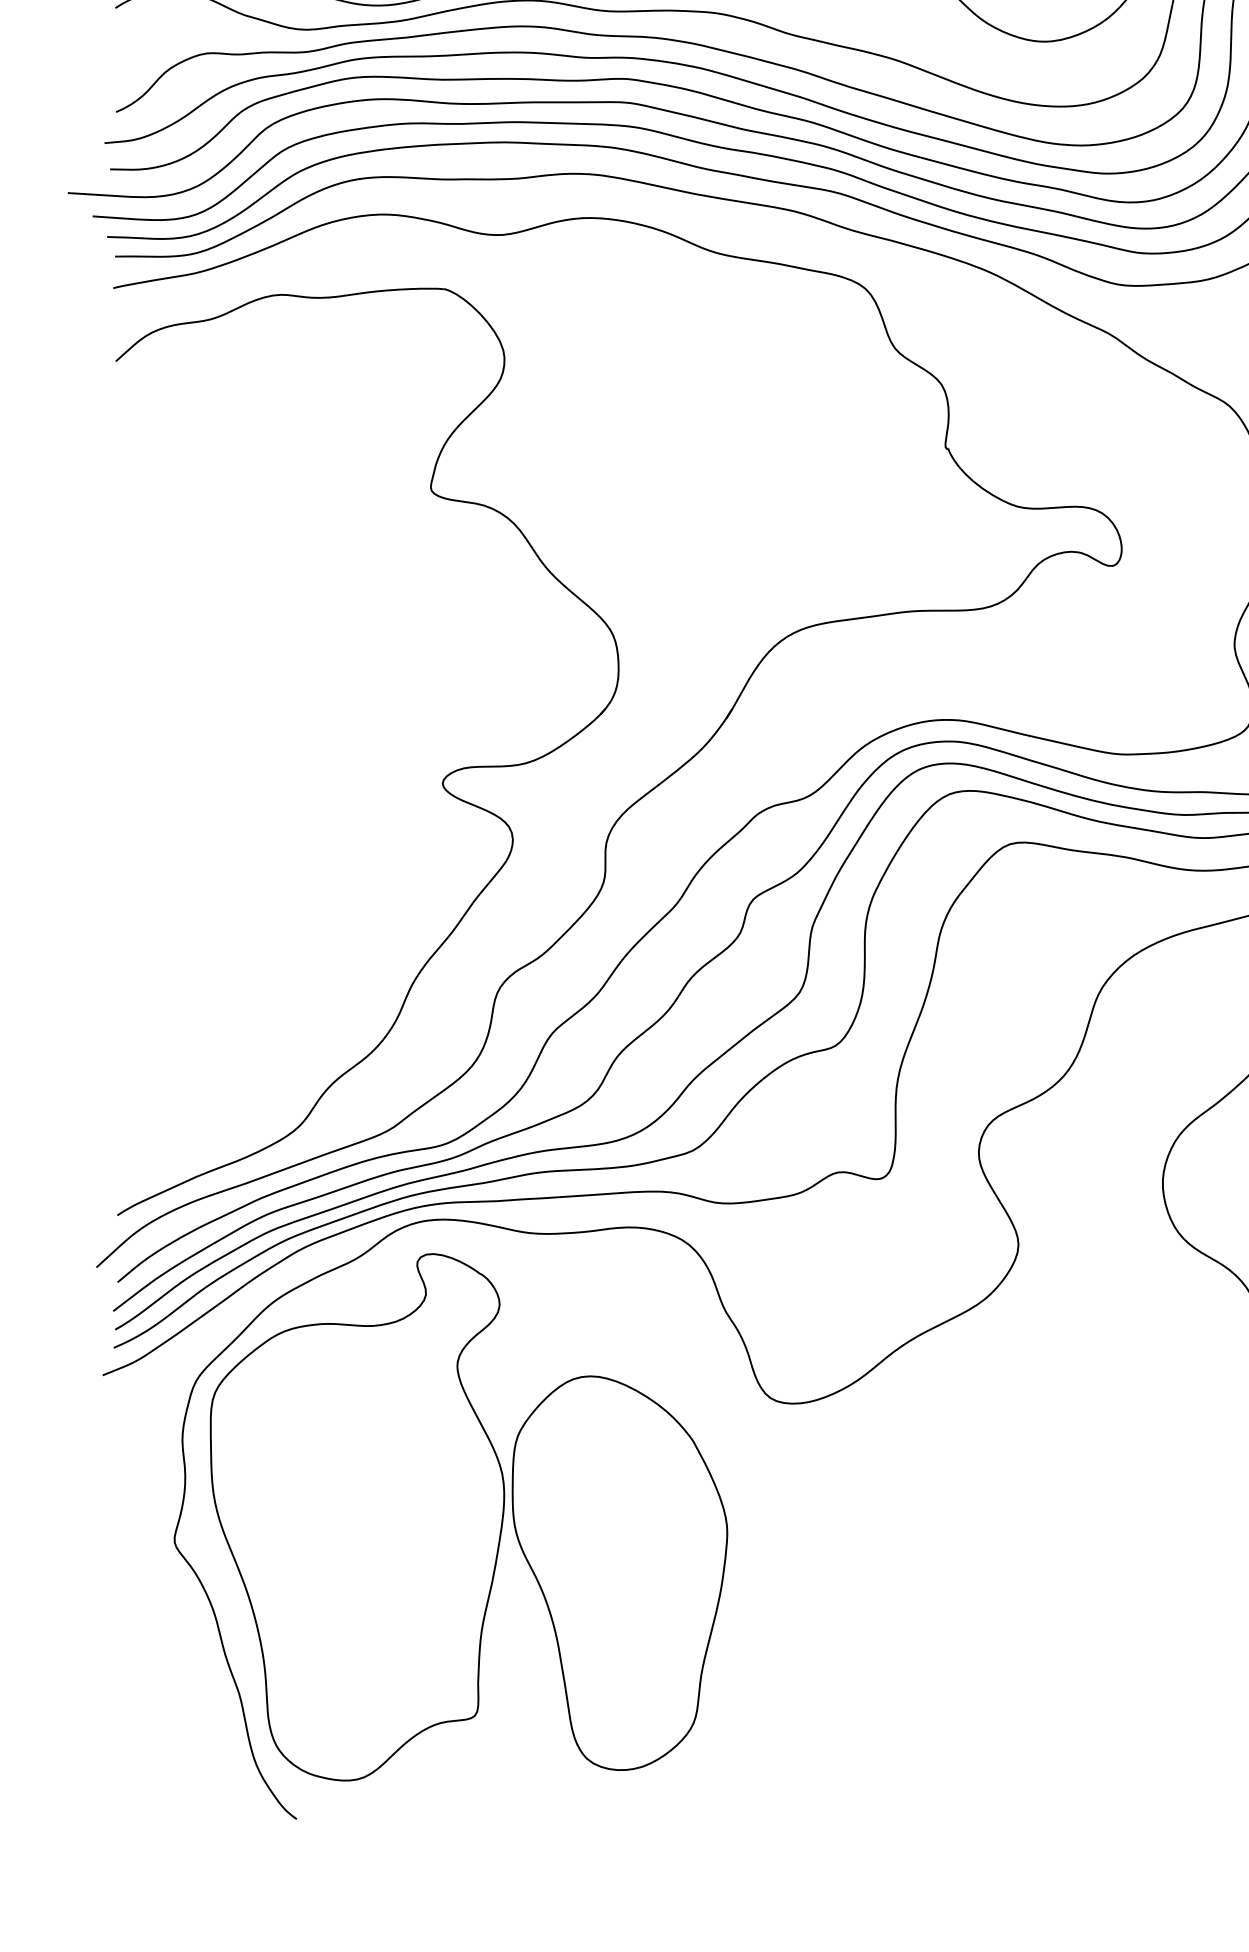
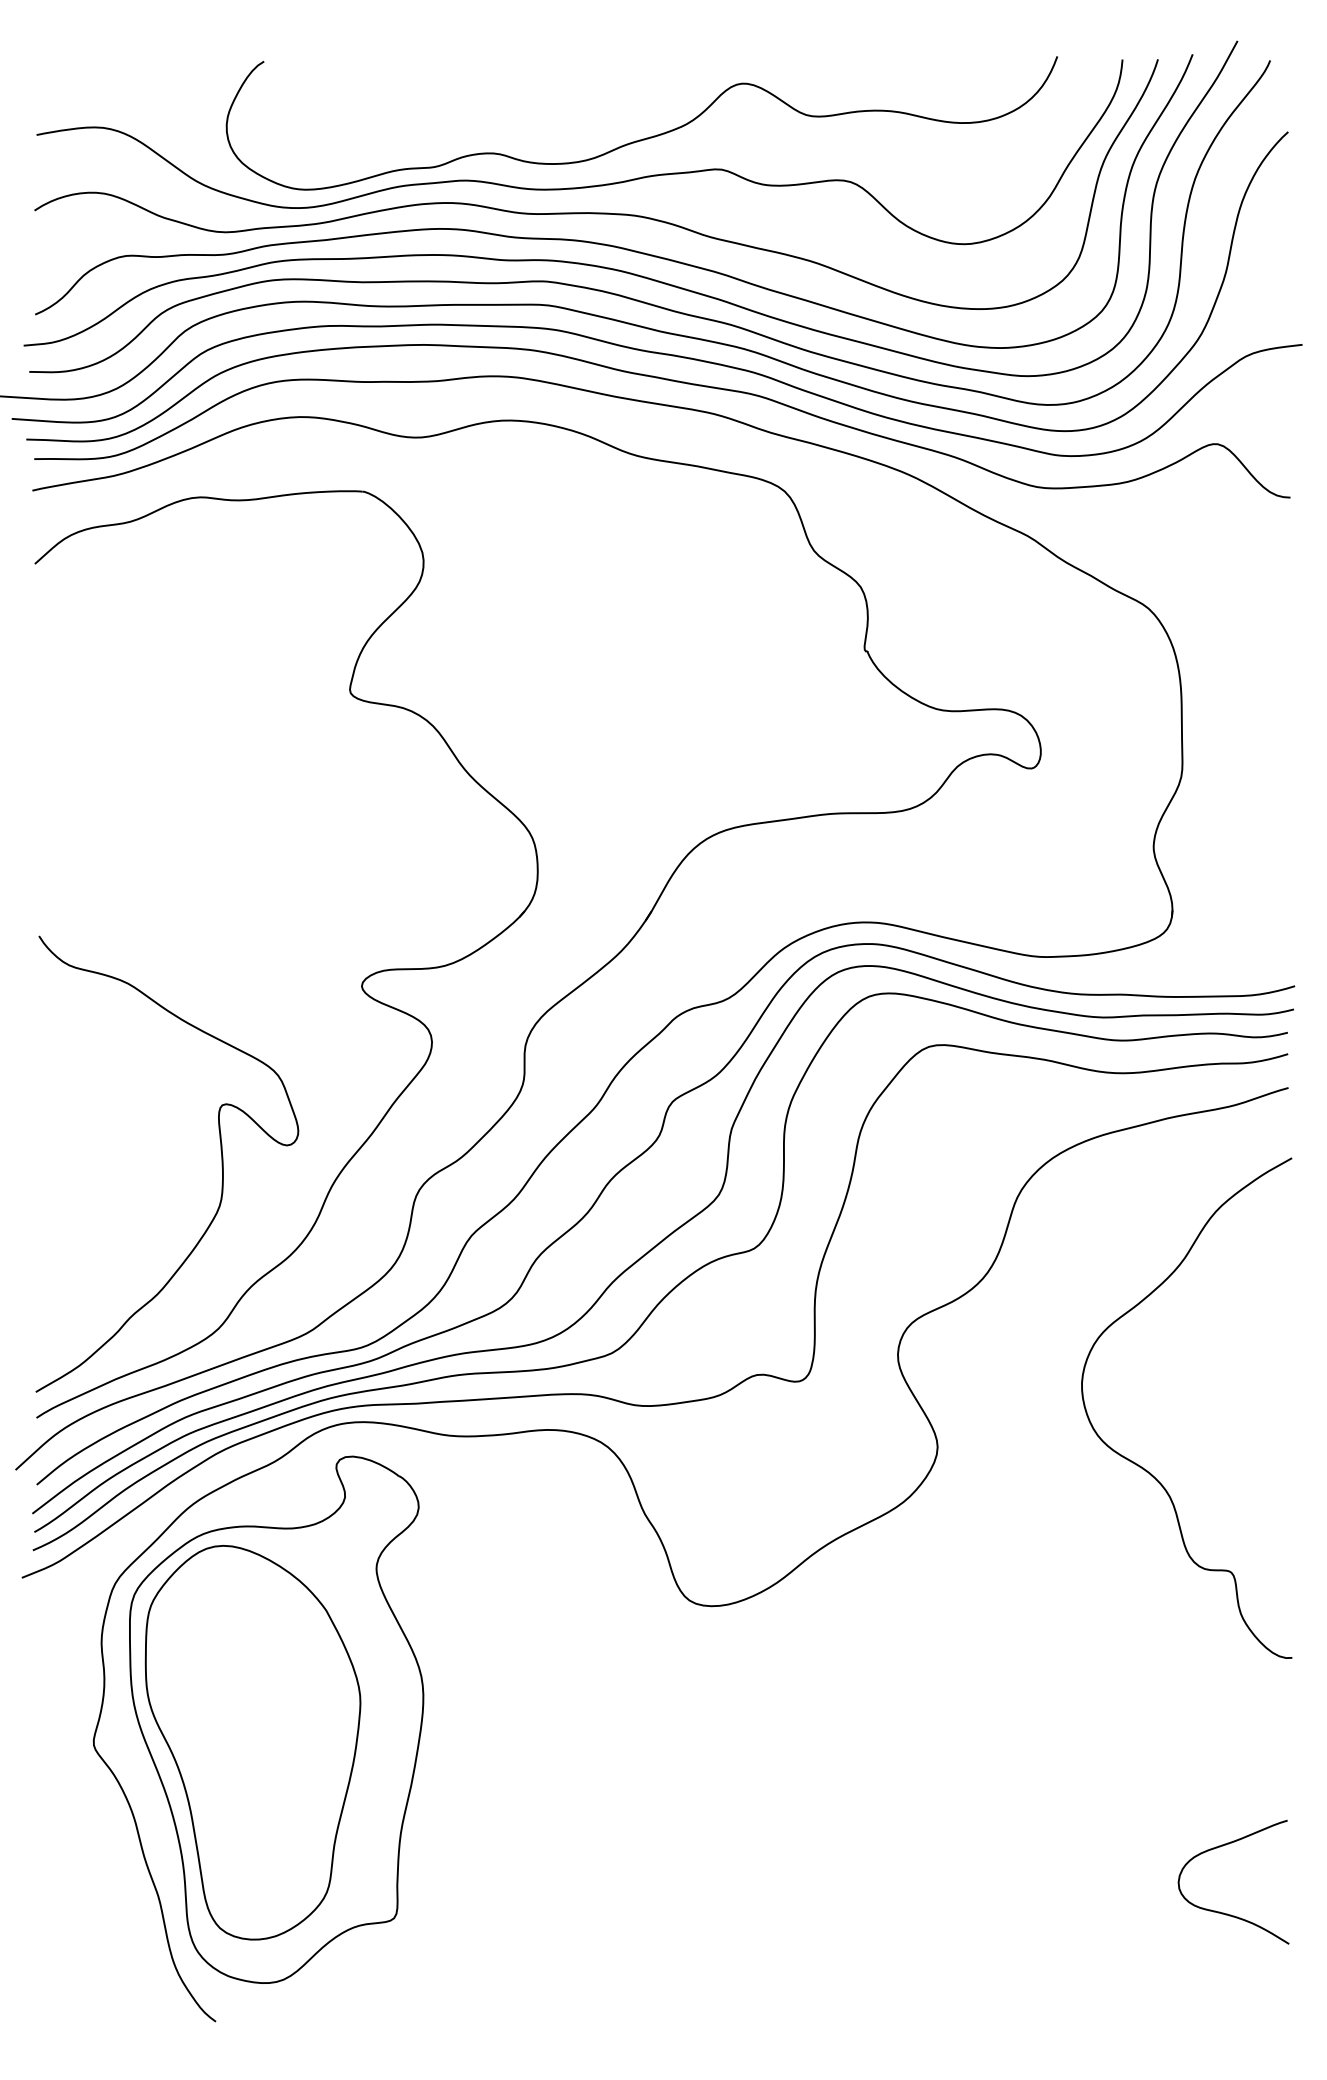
curve: (302, 960) -> (221, 1163), added
part: (619, 1572) -> (252, 1742), moved

